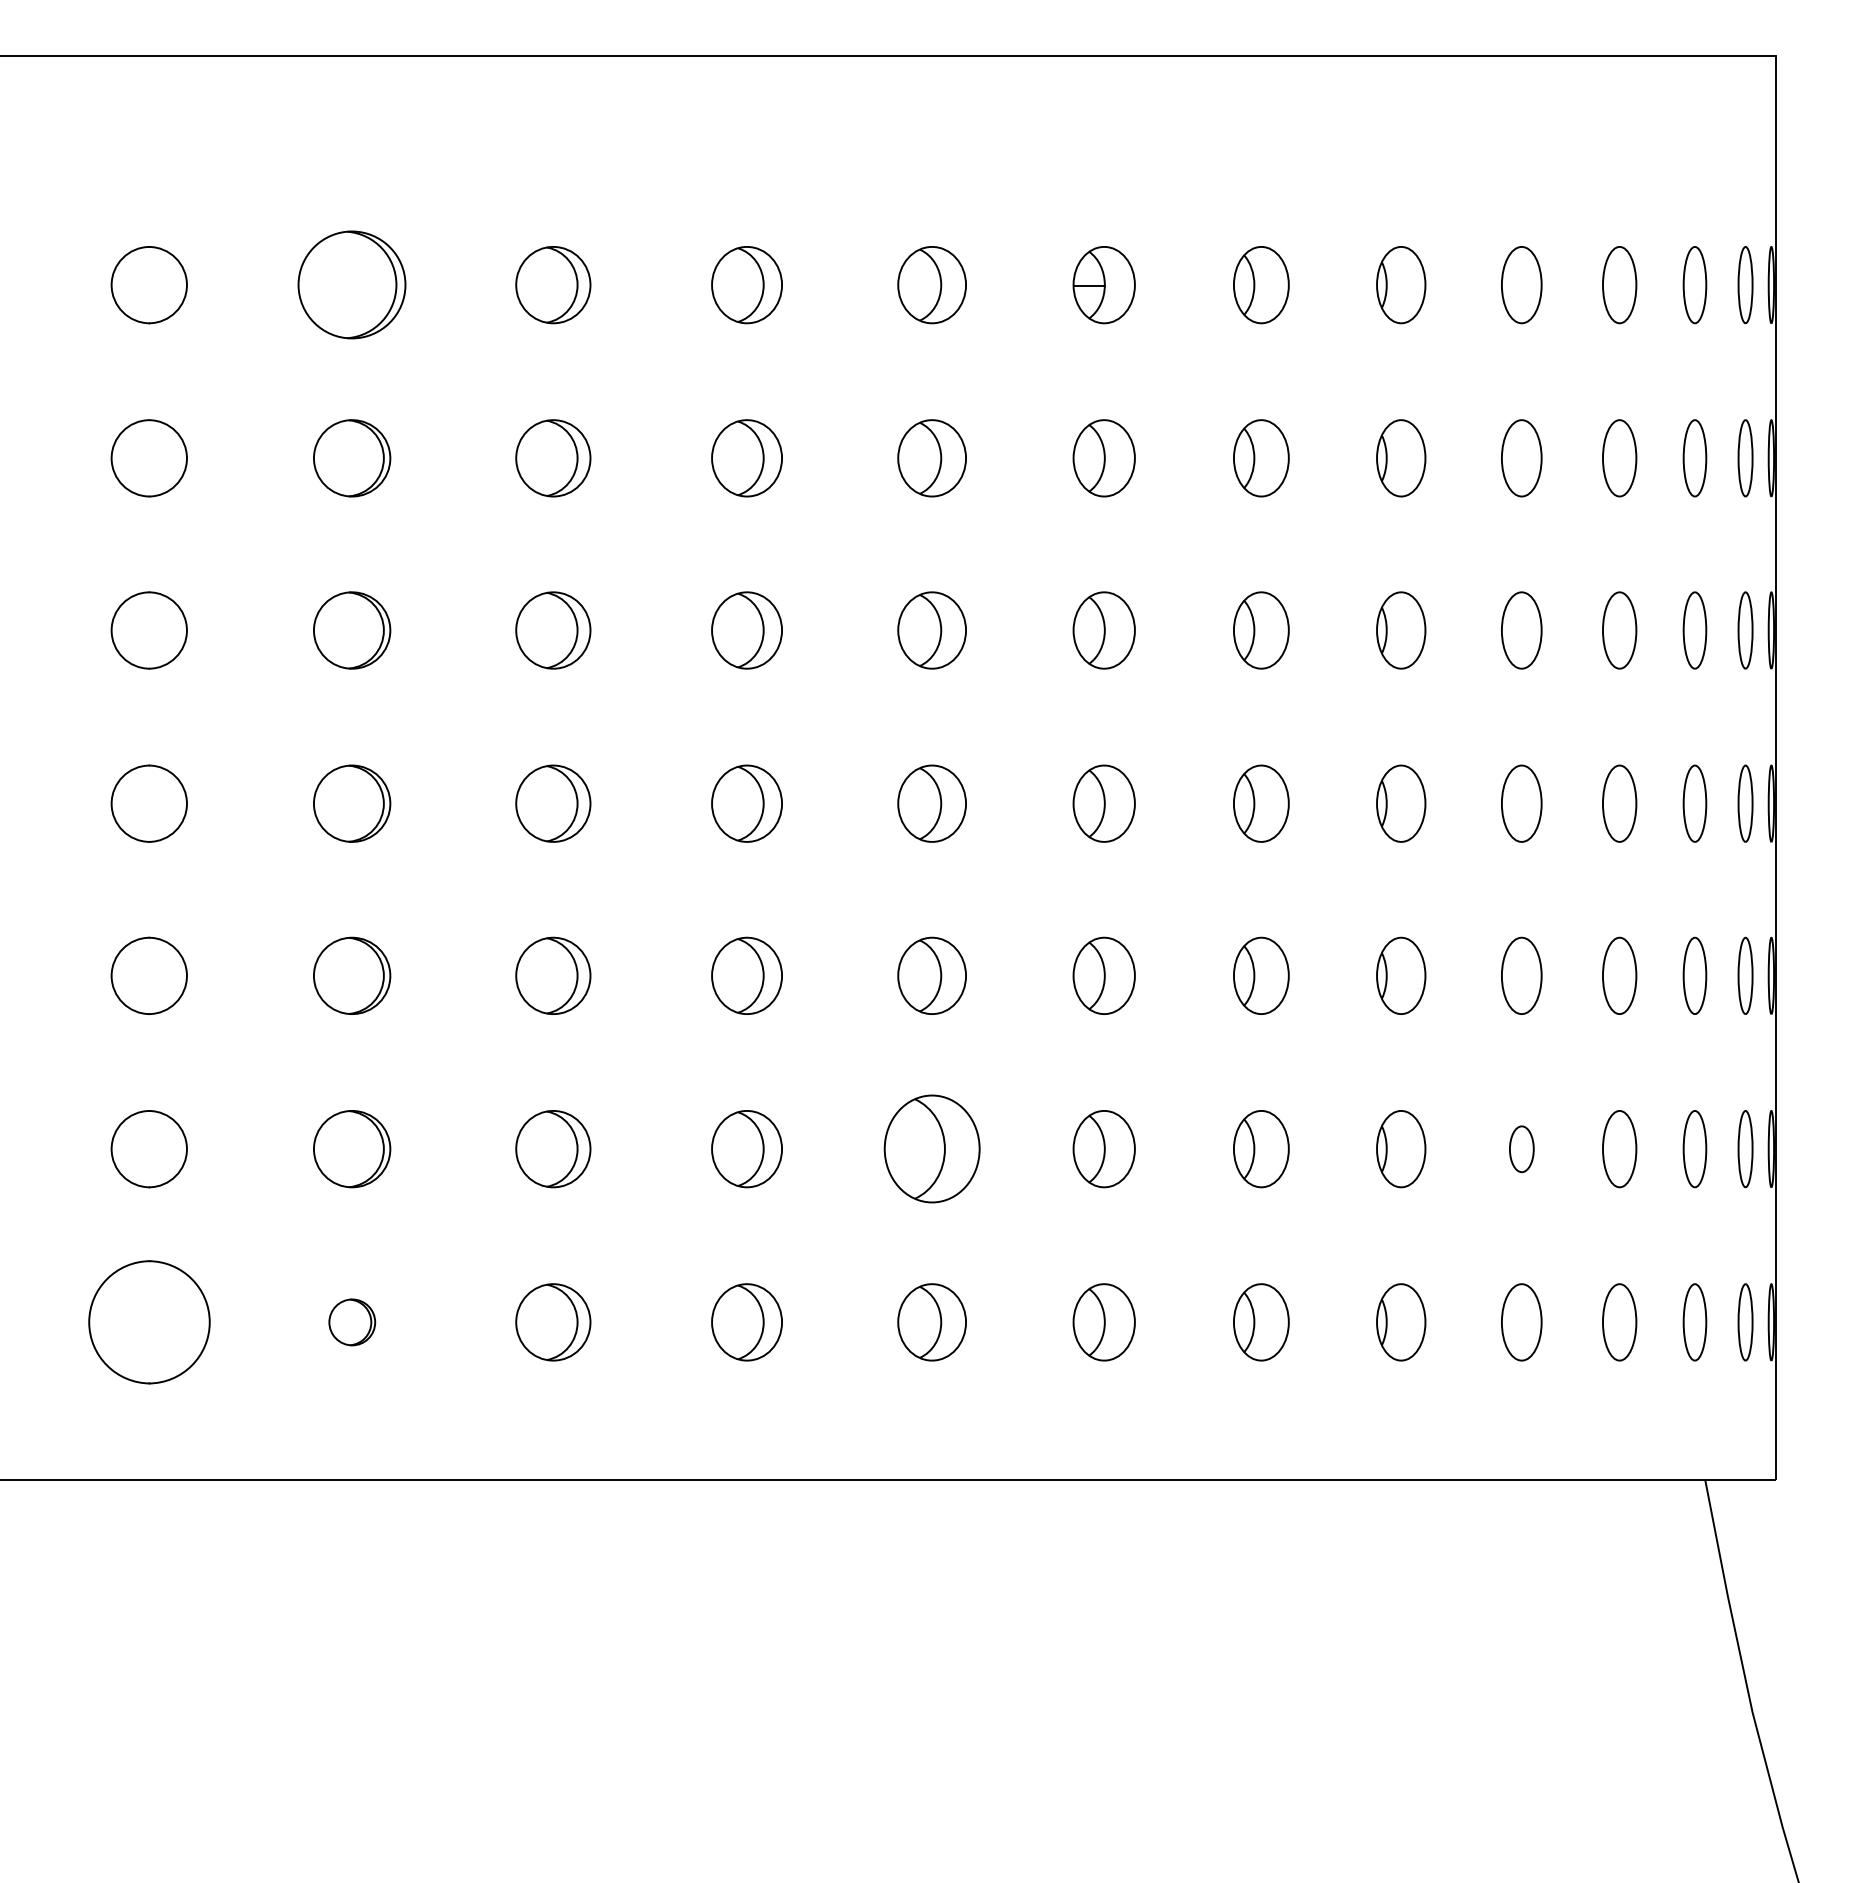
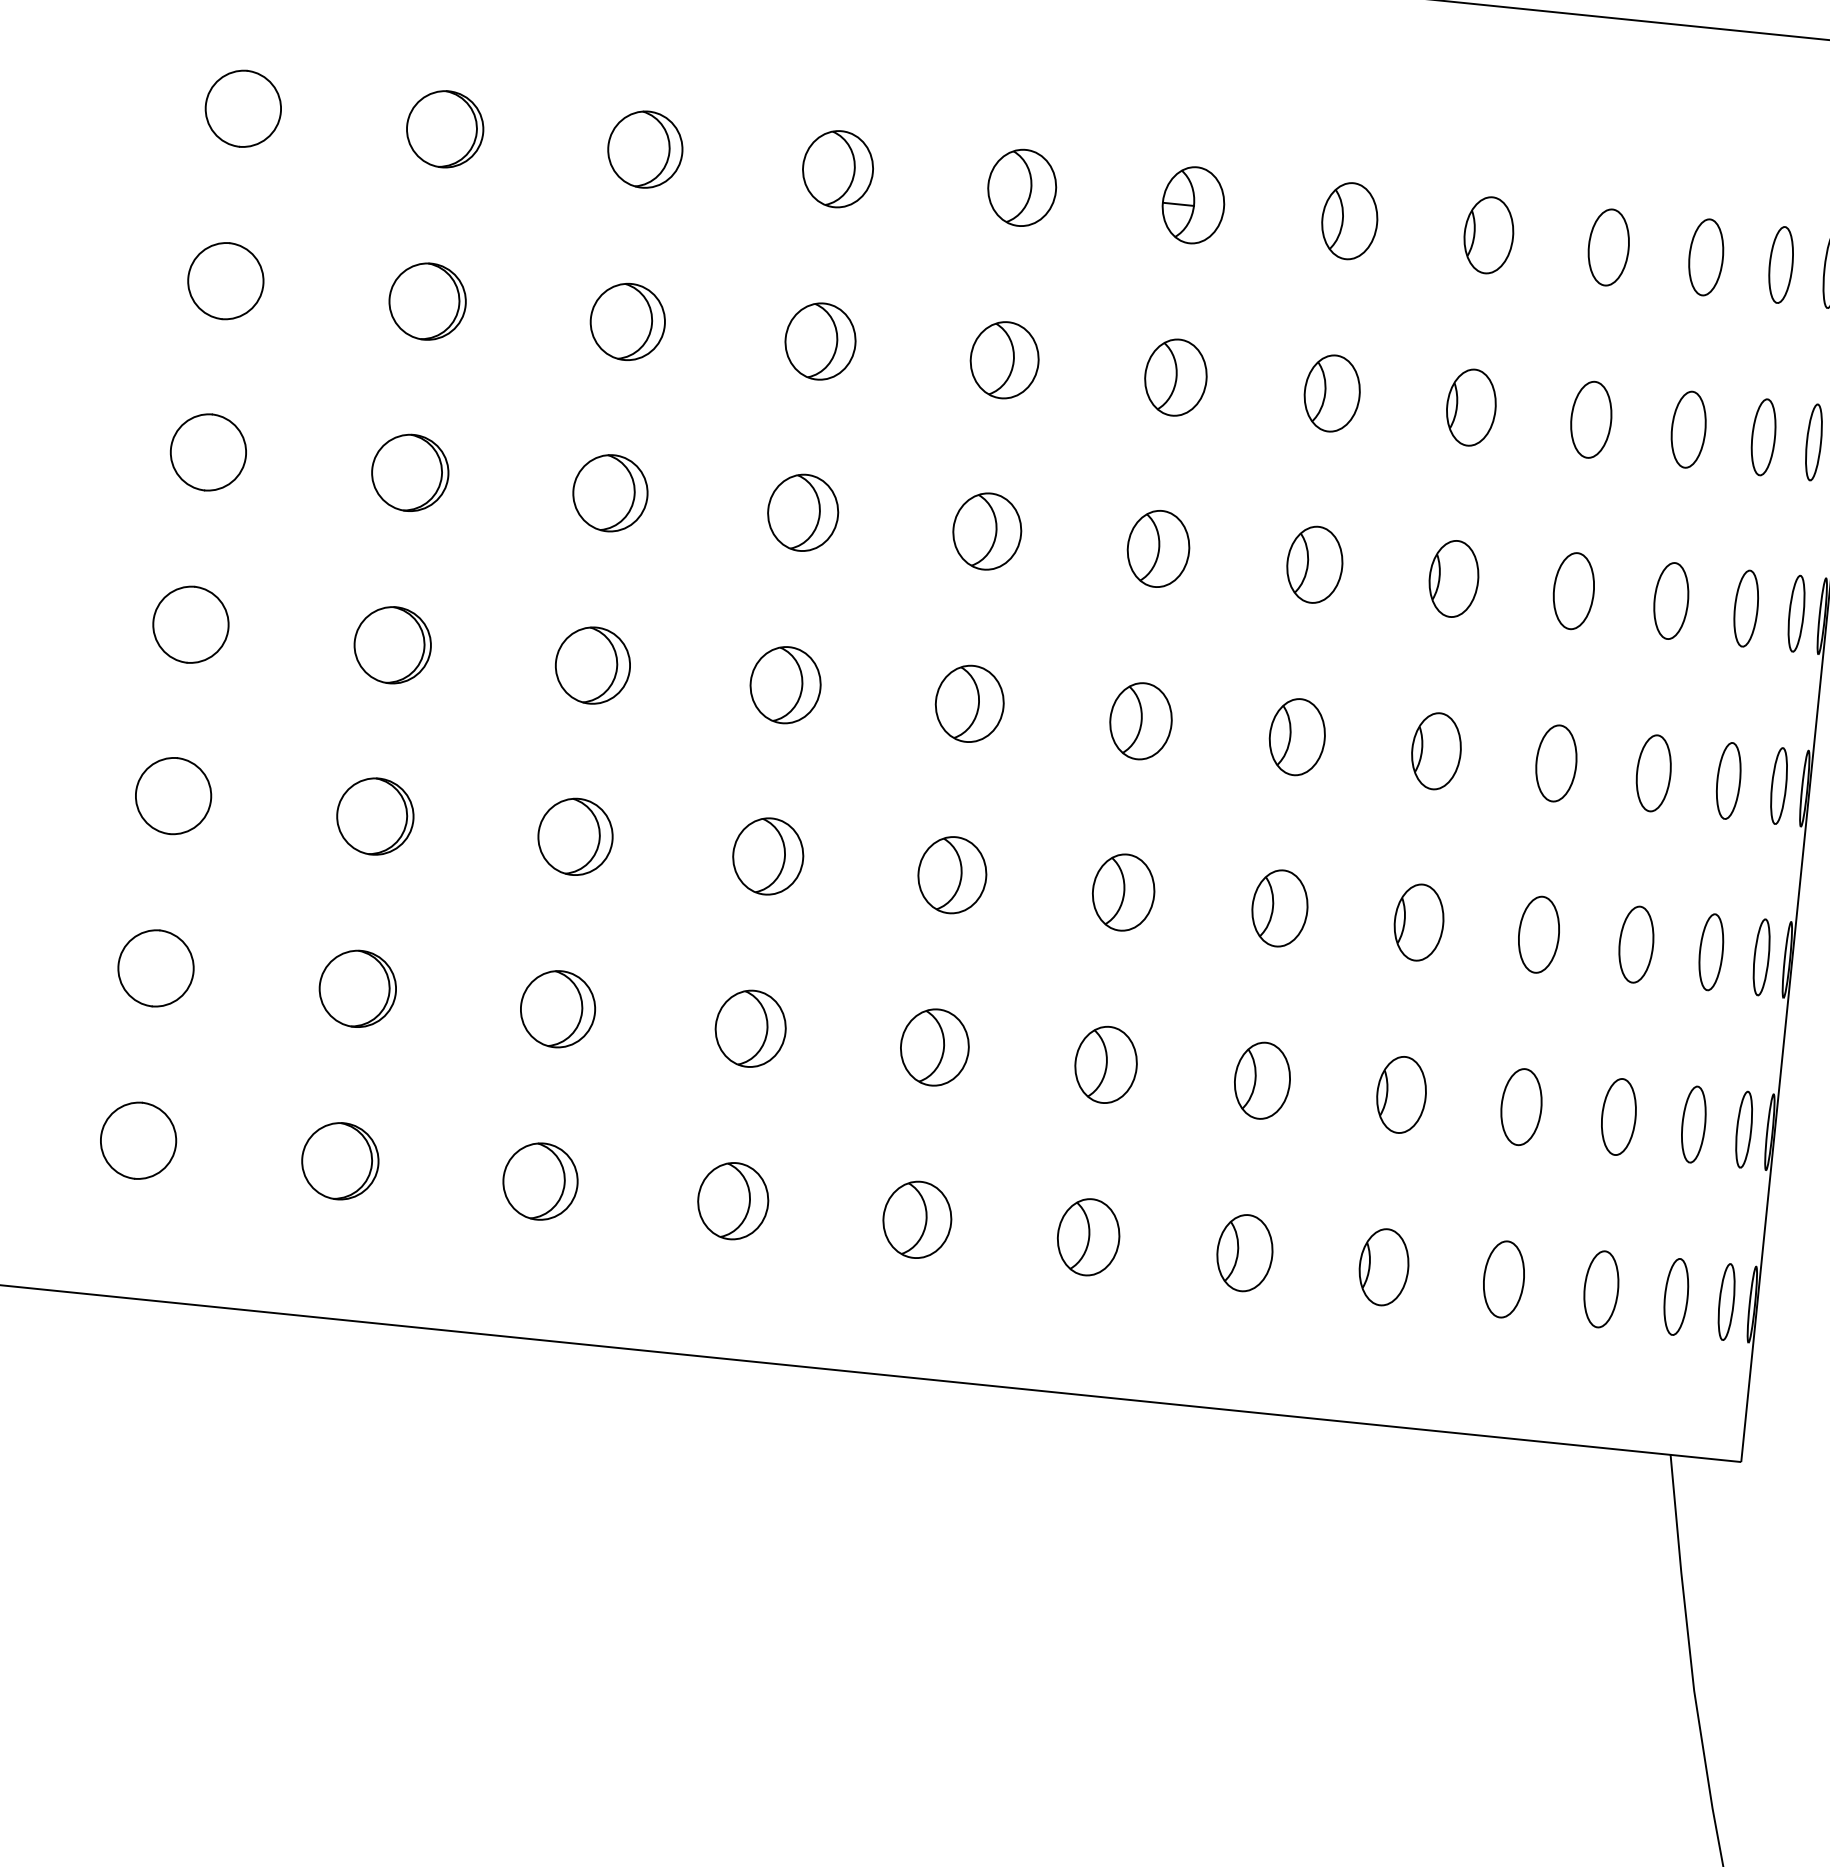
part: (352, 285) -> (445, 129), size x0.71
part: (931, 1149) -> (934, 1047), size x0.71
part: (1521, 1149) -> (1521, 1107), size x1.67
part: (148, 1322) -> (137, 1140), size x0.62
part: (352, 1322) -> (340, 1161), size x1.67

